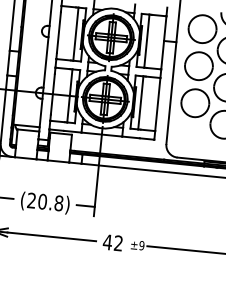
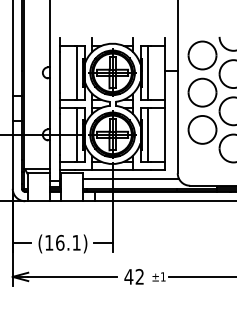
line: (118, 144) -> (130, 178), added
text: (44, 201) -> (62, 242), (20.8) -> (16.1)
text: (141, 245) -> (162, 276), ±9 -> ±1

